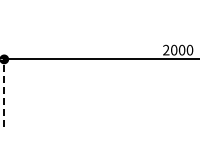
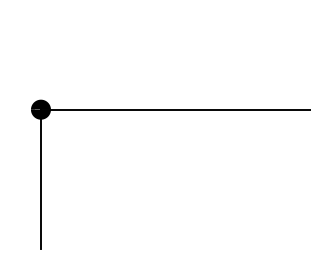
line: (4, 93) -> (41, 179), dashed -> solid

